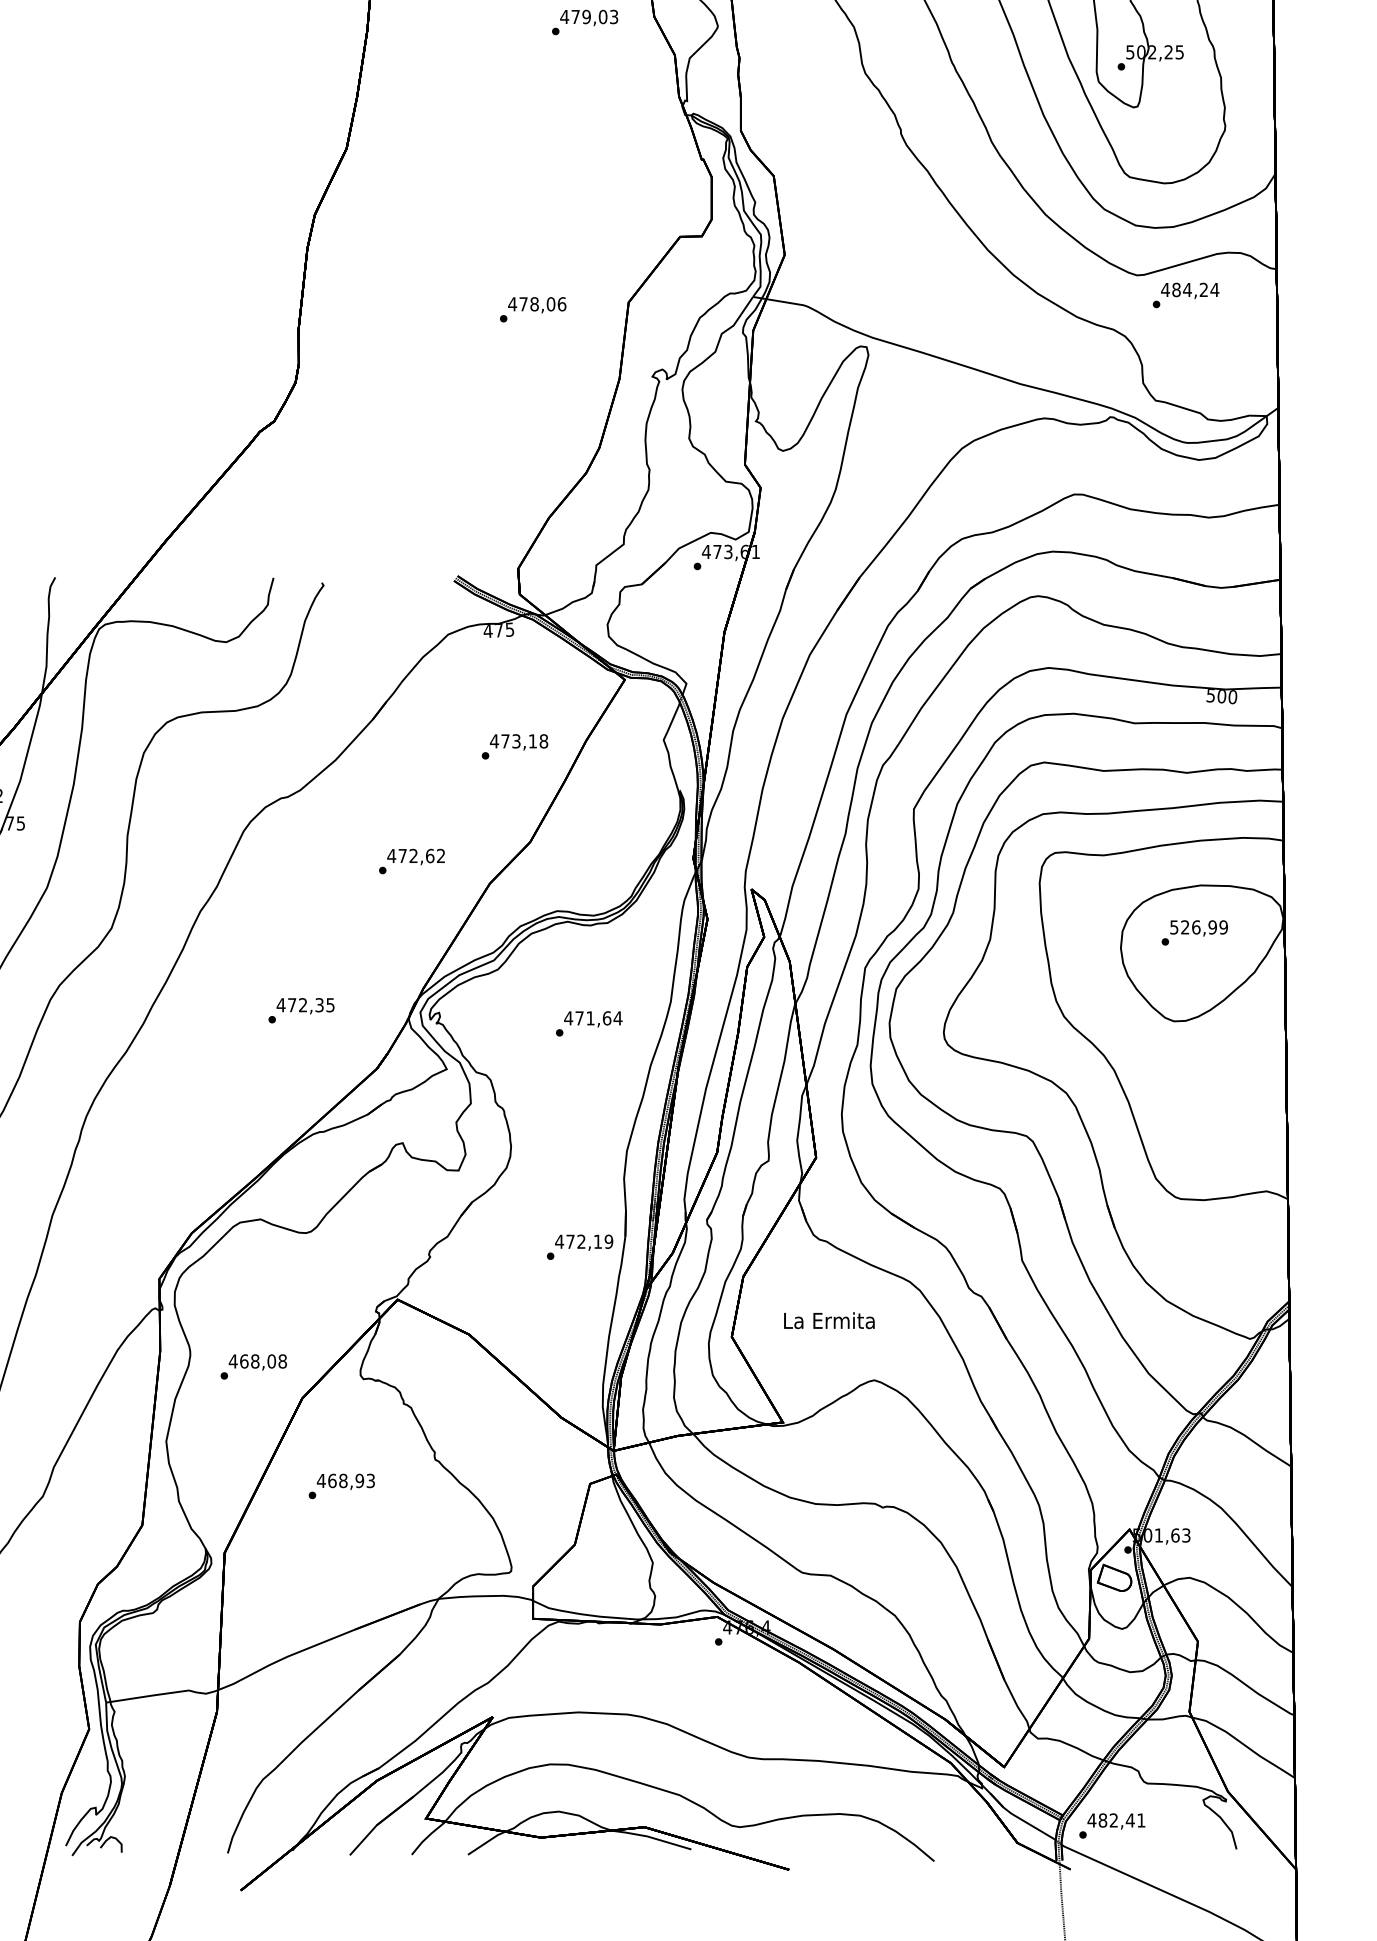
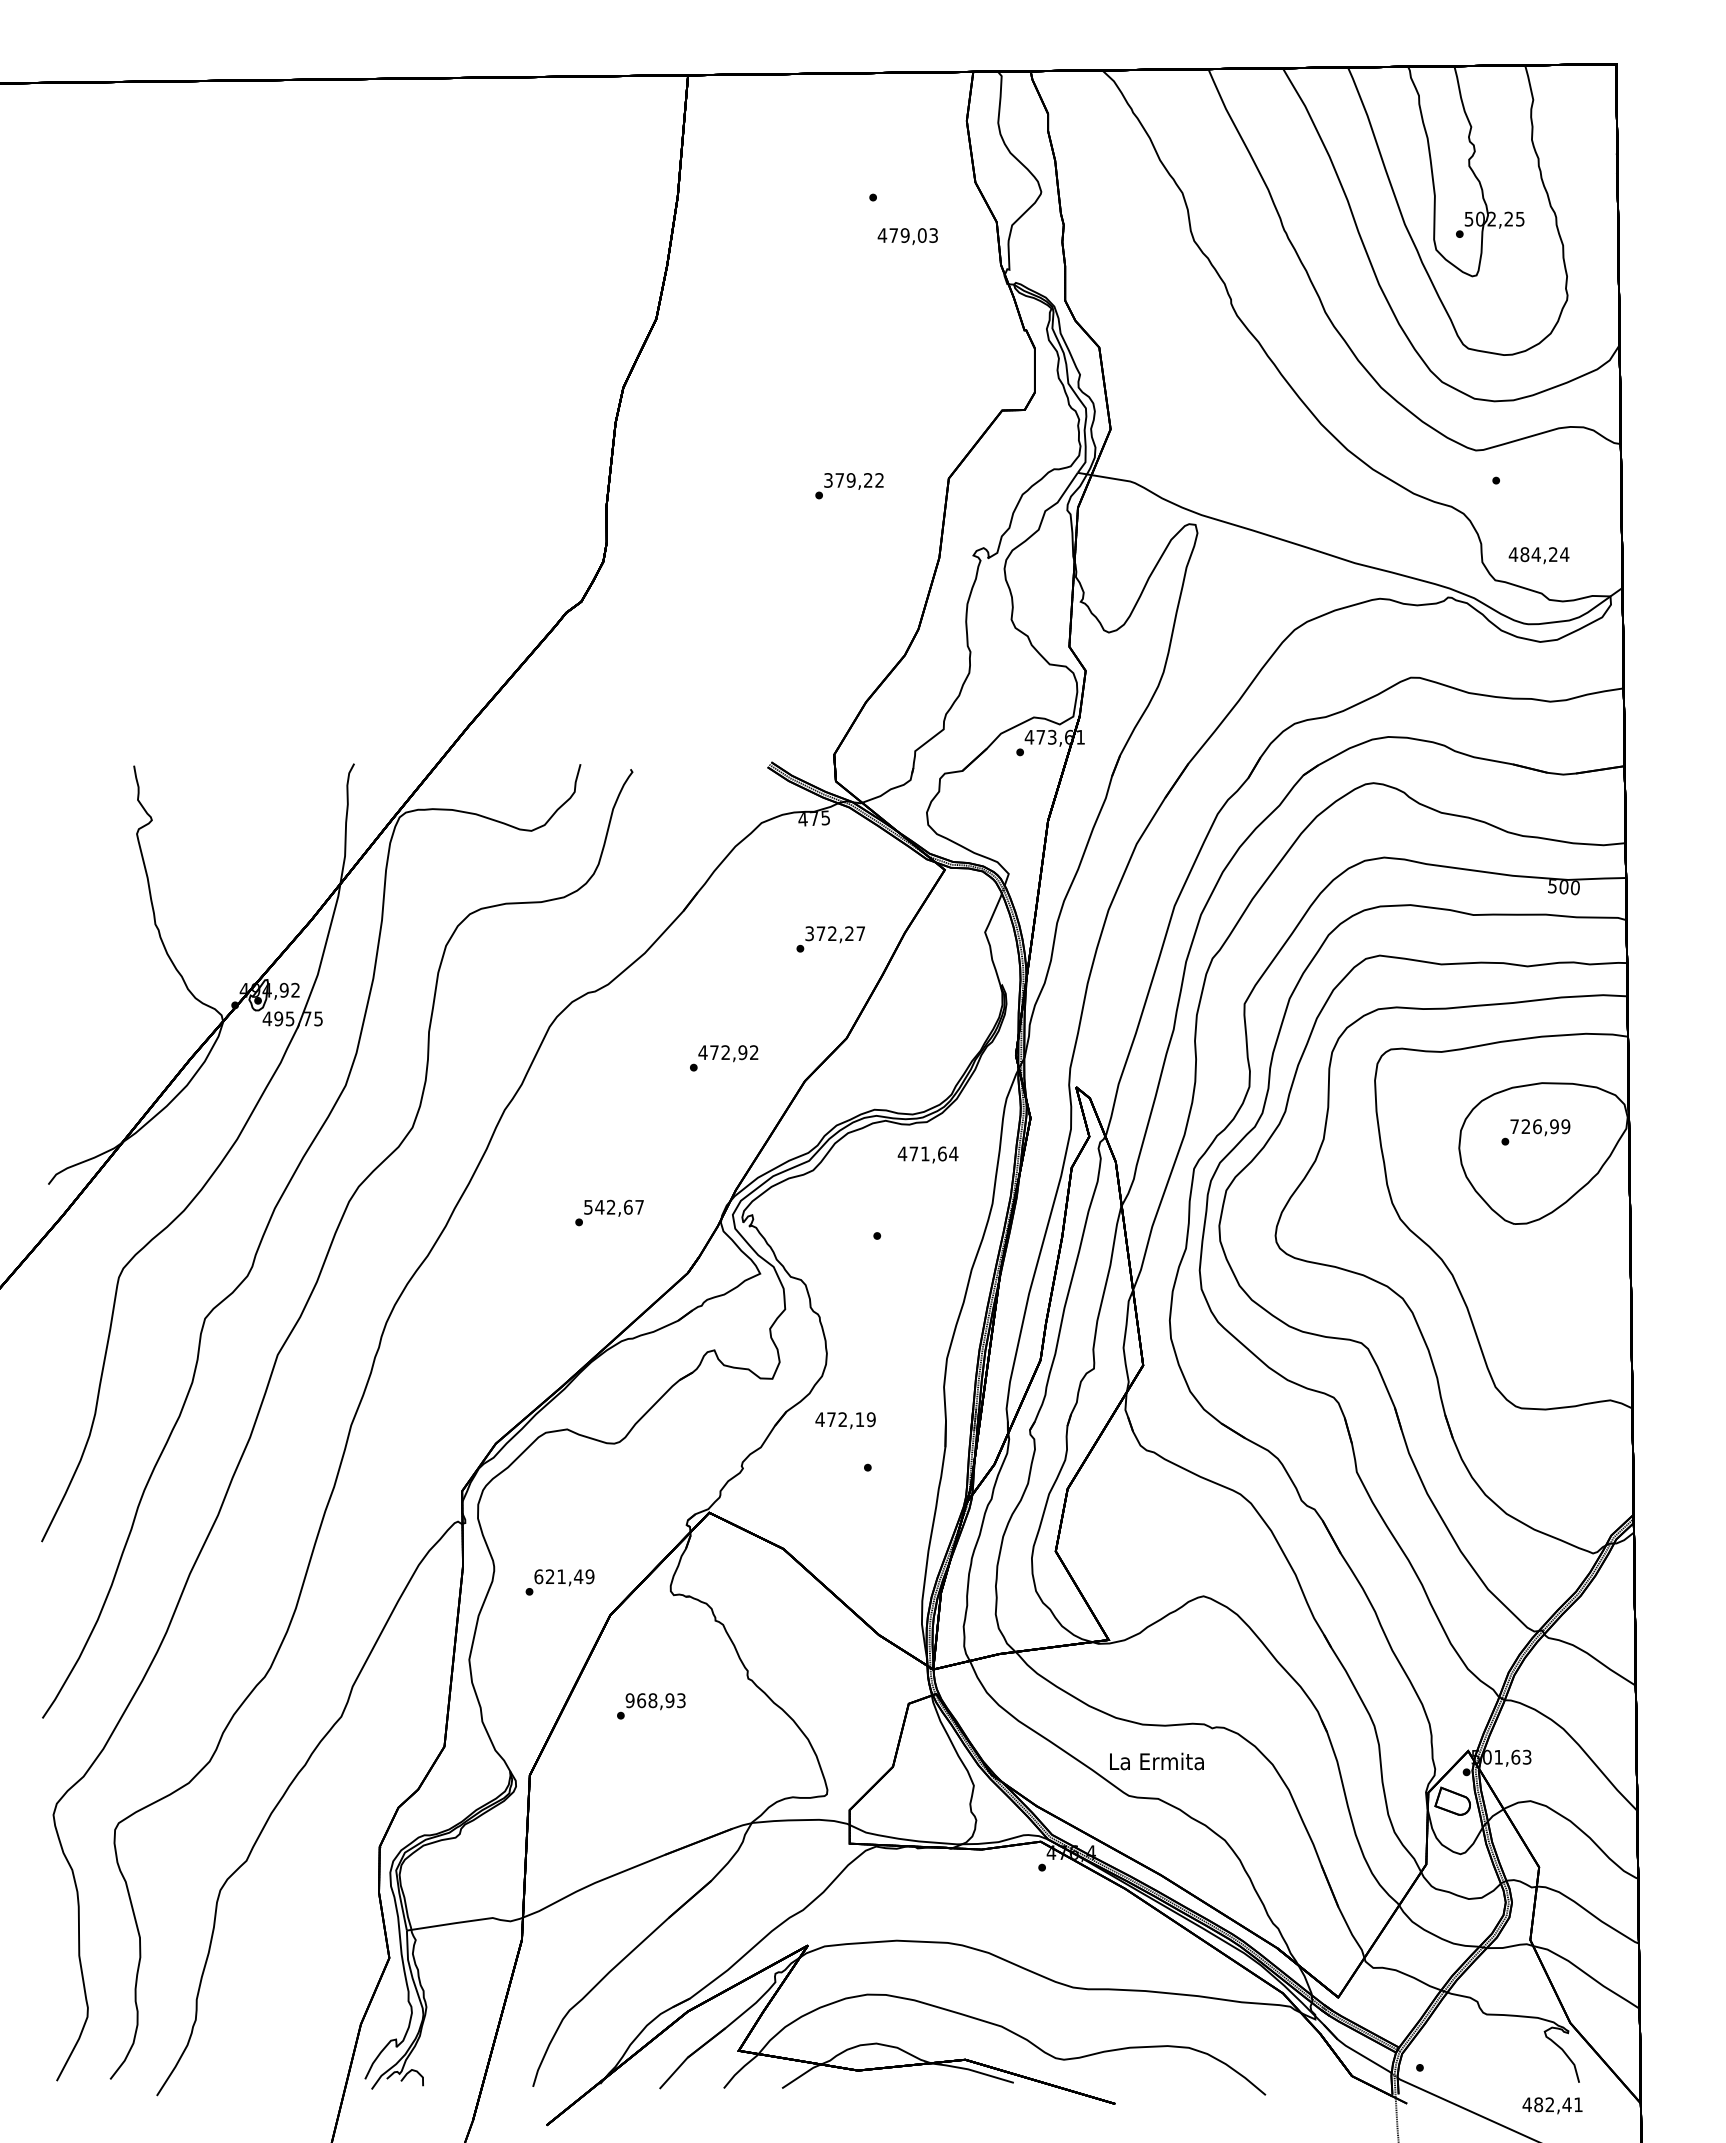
text: (588, 17) -> (907, 236), moved
text: (1189, 290) -> (1538, 555), moved
text: (536, 304) -> (853, 480), 478,06 -> 379,22
text: (519, 741) -> (835, 933), 473,18 -> 372,27
text: (429, 855) -> (742, 1052), 472,62 -> 472,92
text: (1174, 927) -> (1514, 1126), 526,99 -> 726,99
text: (305, 1004) -> (613, 1206), 472,35 -> 542,67
text: (592, 1018) -> (927, 1154), moved
text: (584, 1242) -> (845, 1420), moved
text: (828, 1320) -> (1156, 1761), moved
text: (258, 1361) -> (564, 1576), 468,08 -> 621,49
text: (320, 1480) -> (629, 1700), 468,93 -> 968,93
text: (1116, 1821) -> (1552, 2105), moved

